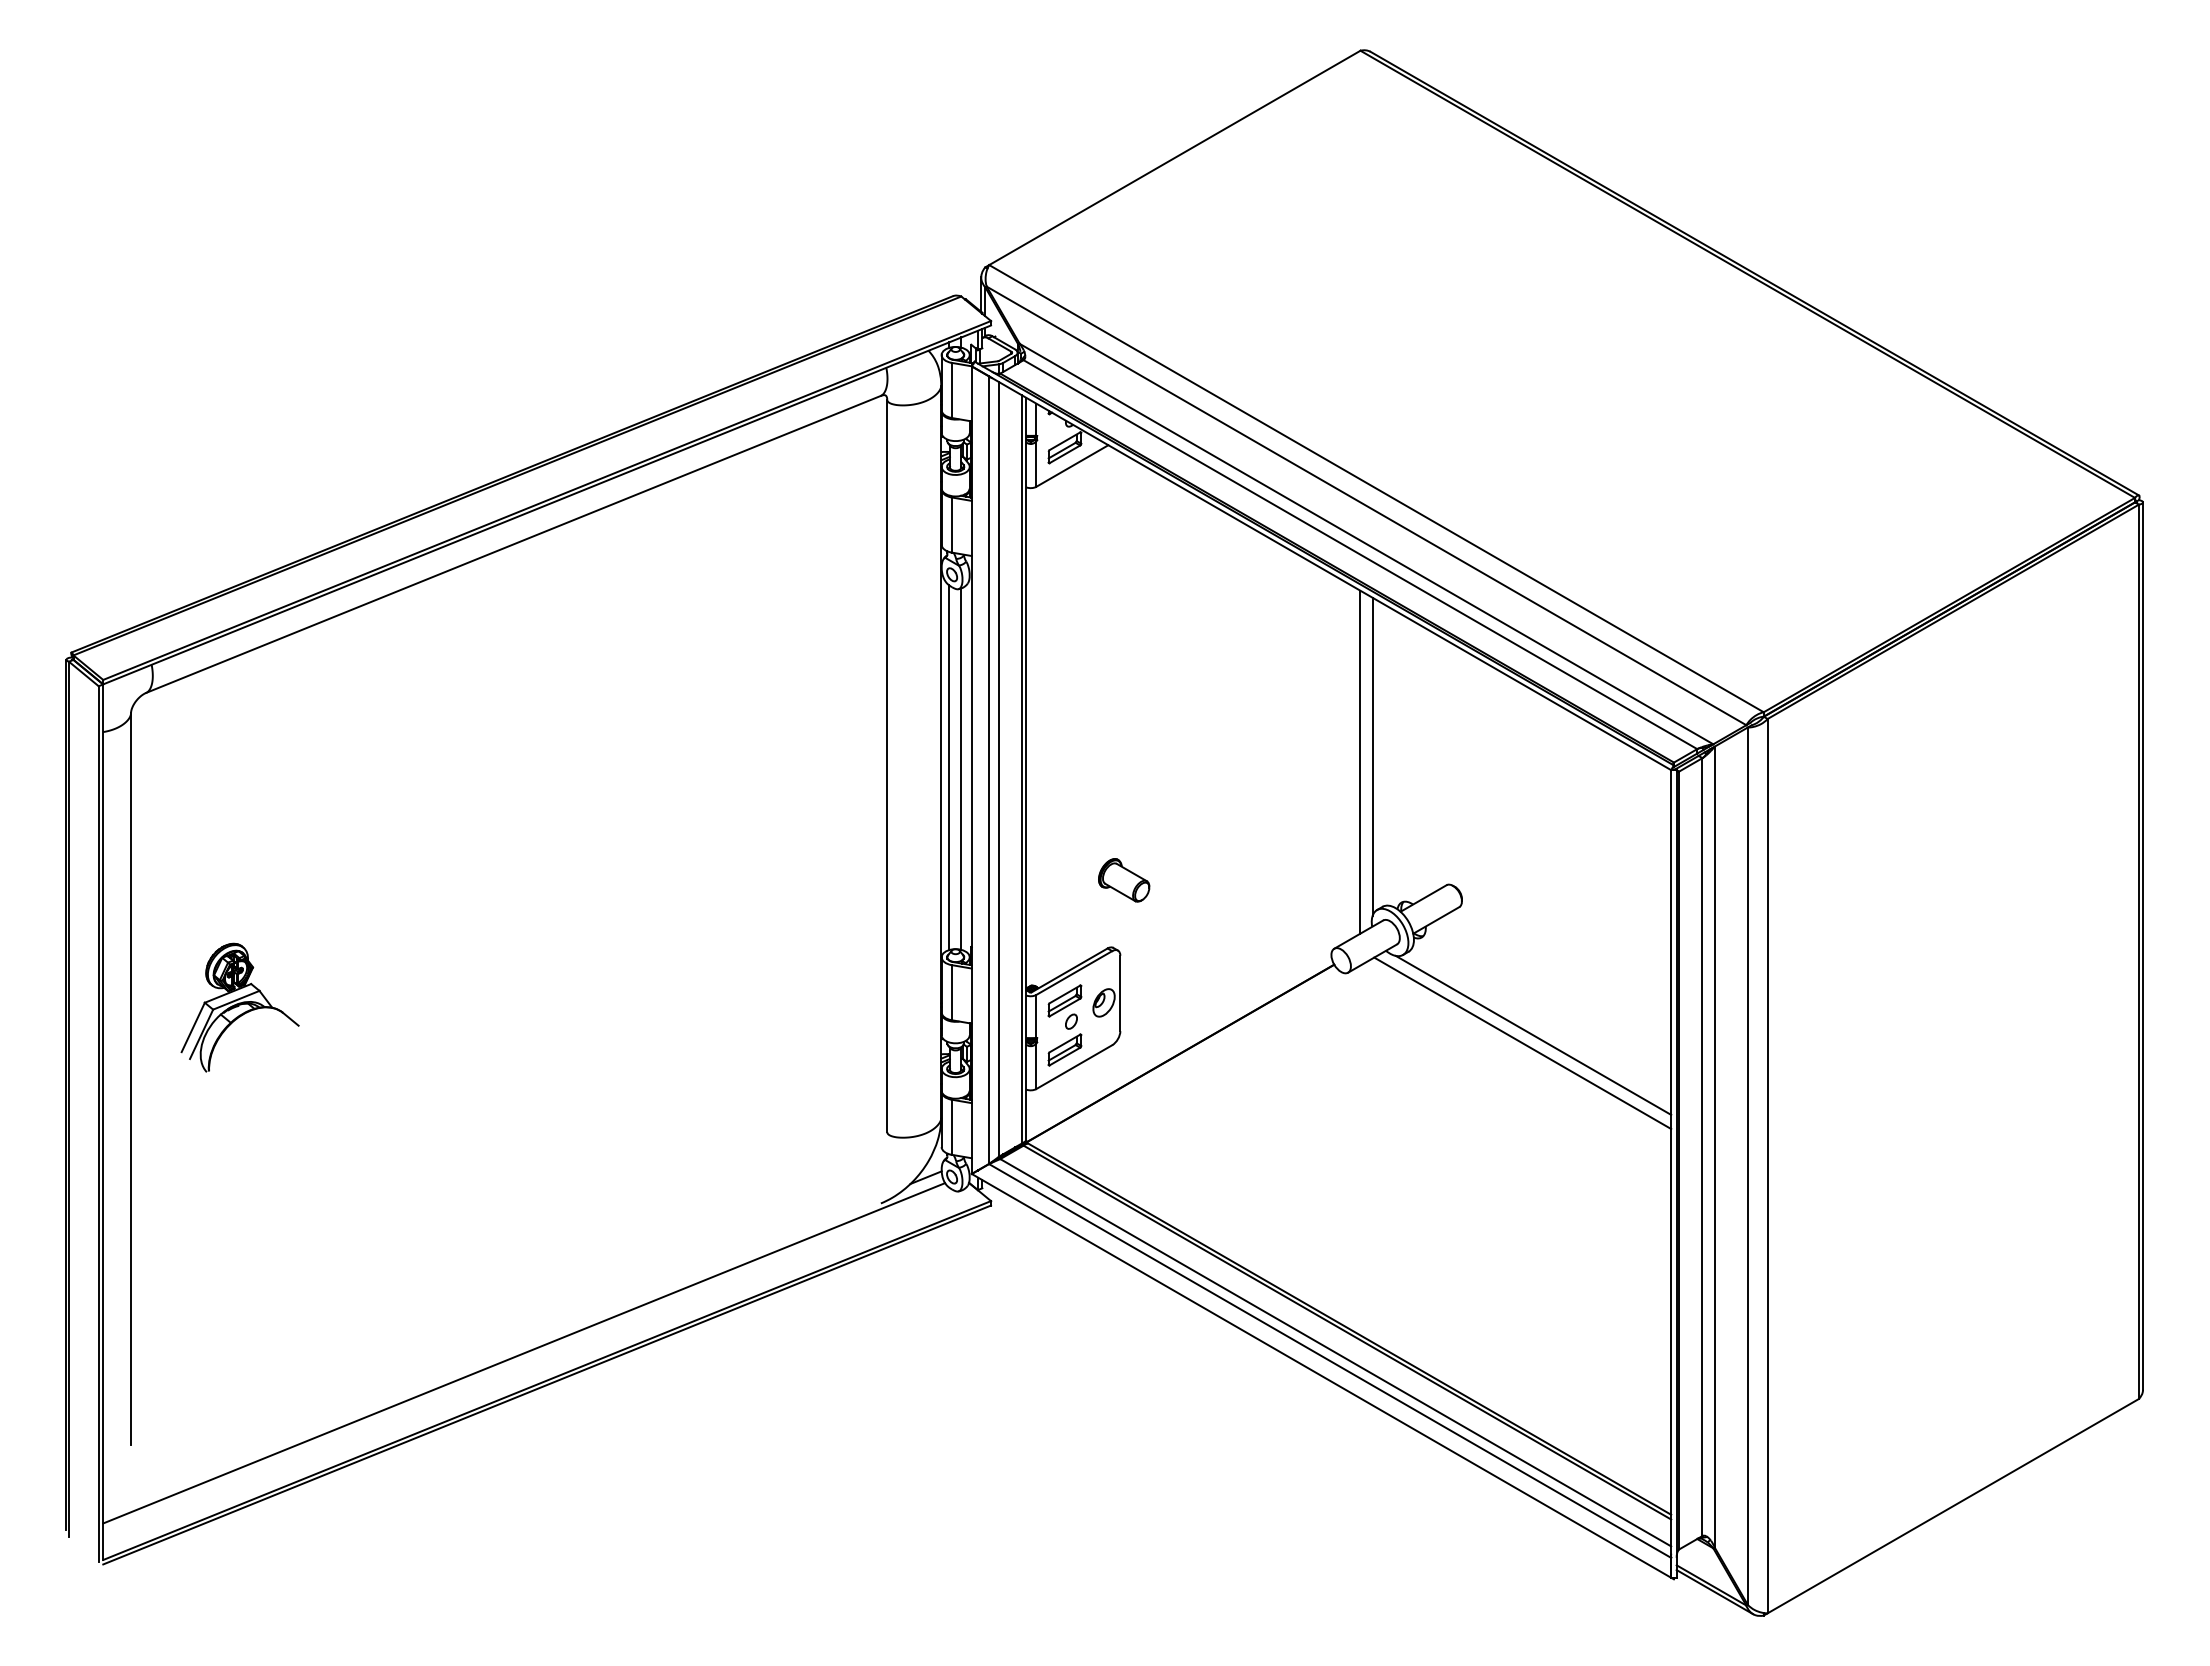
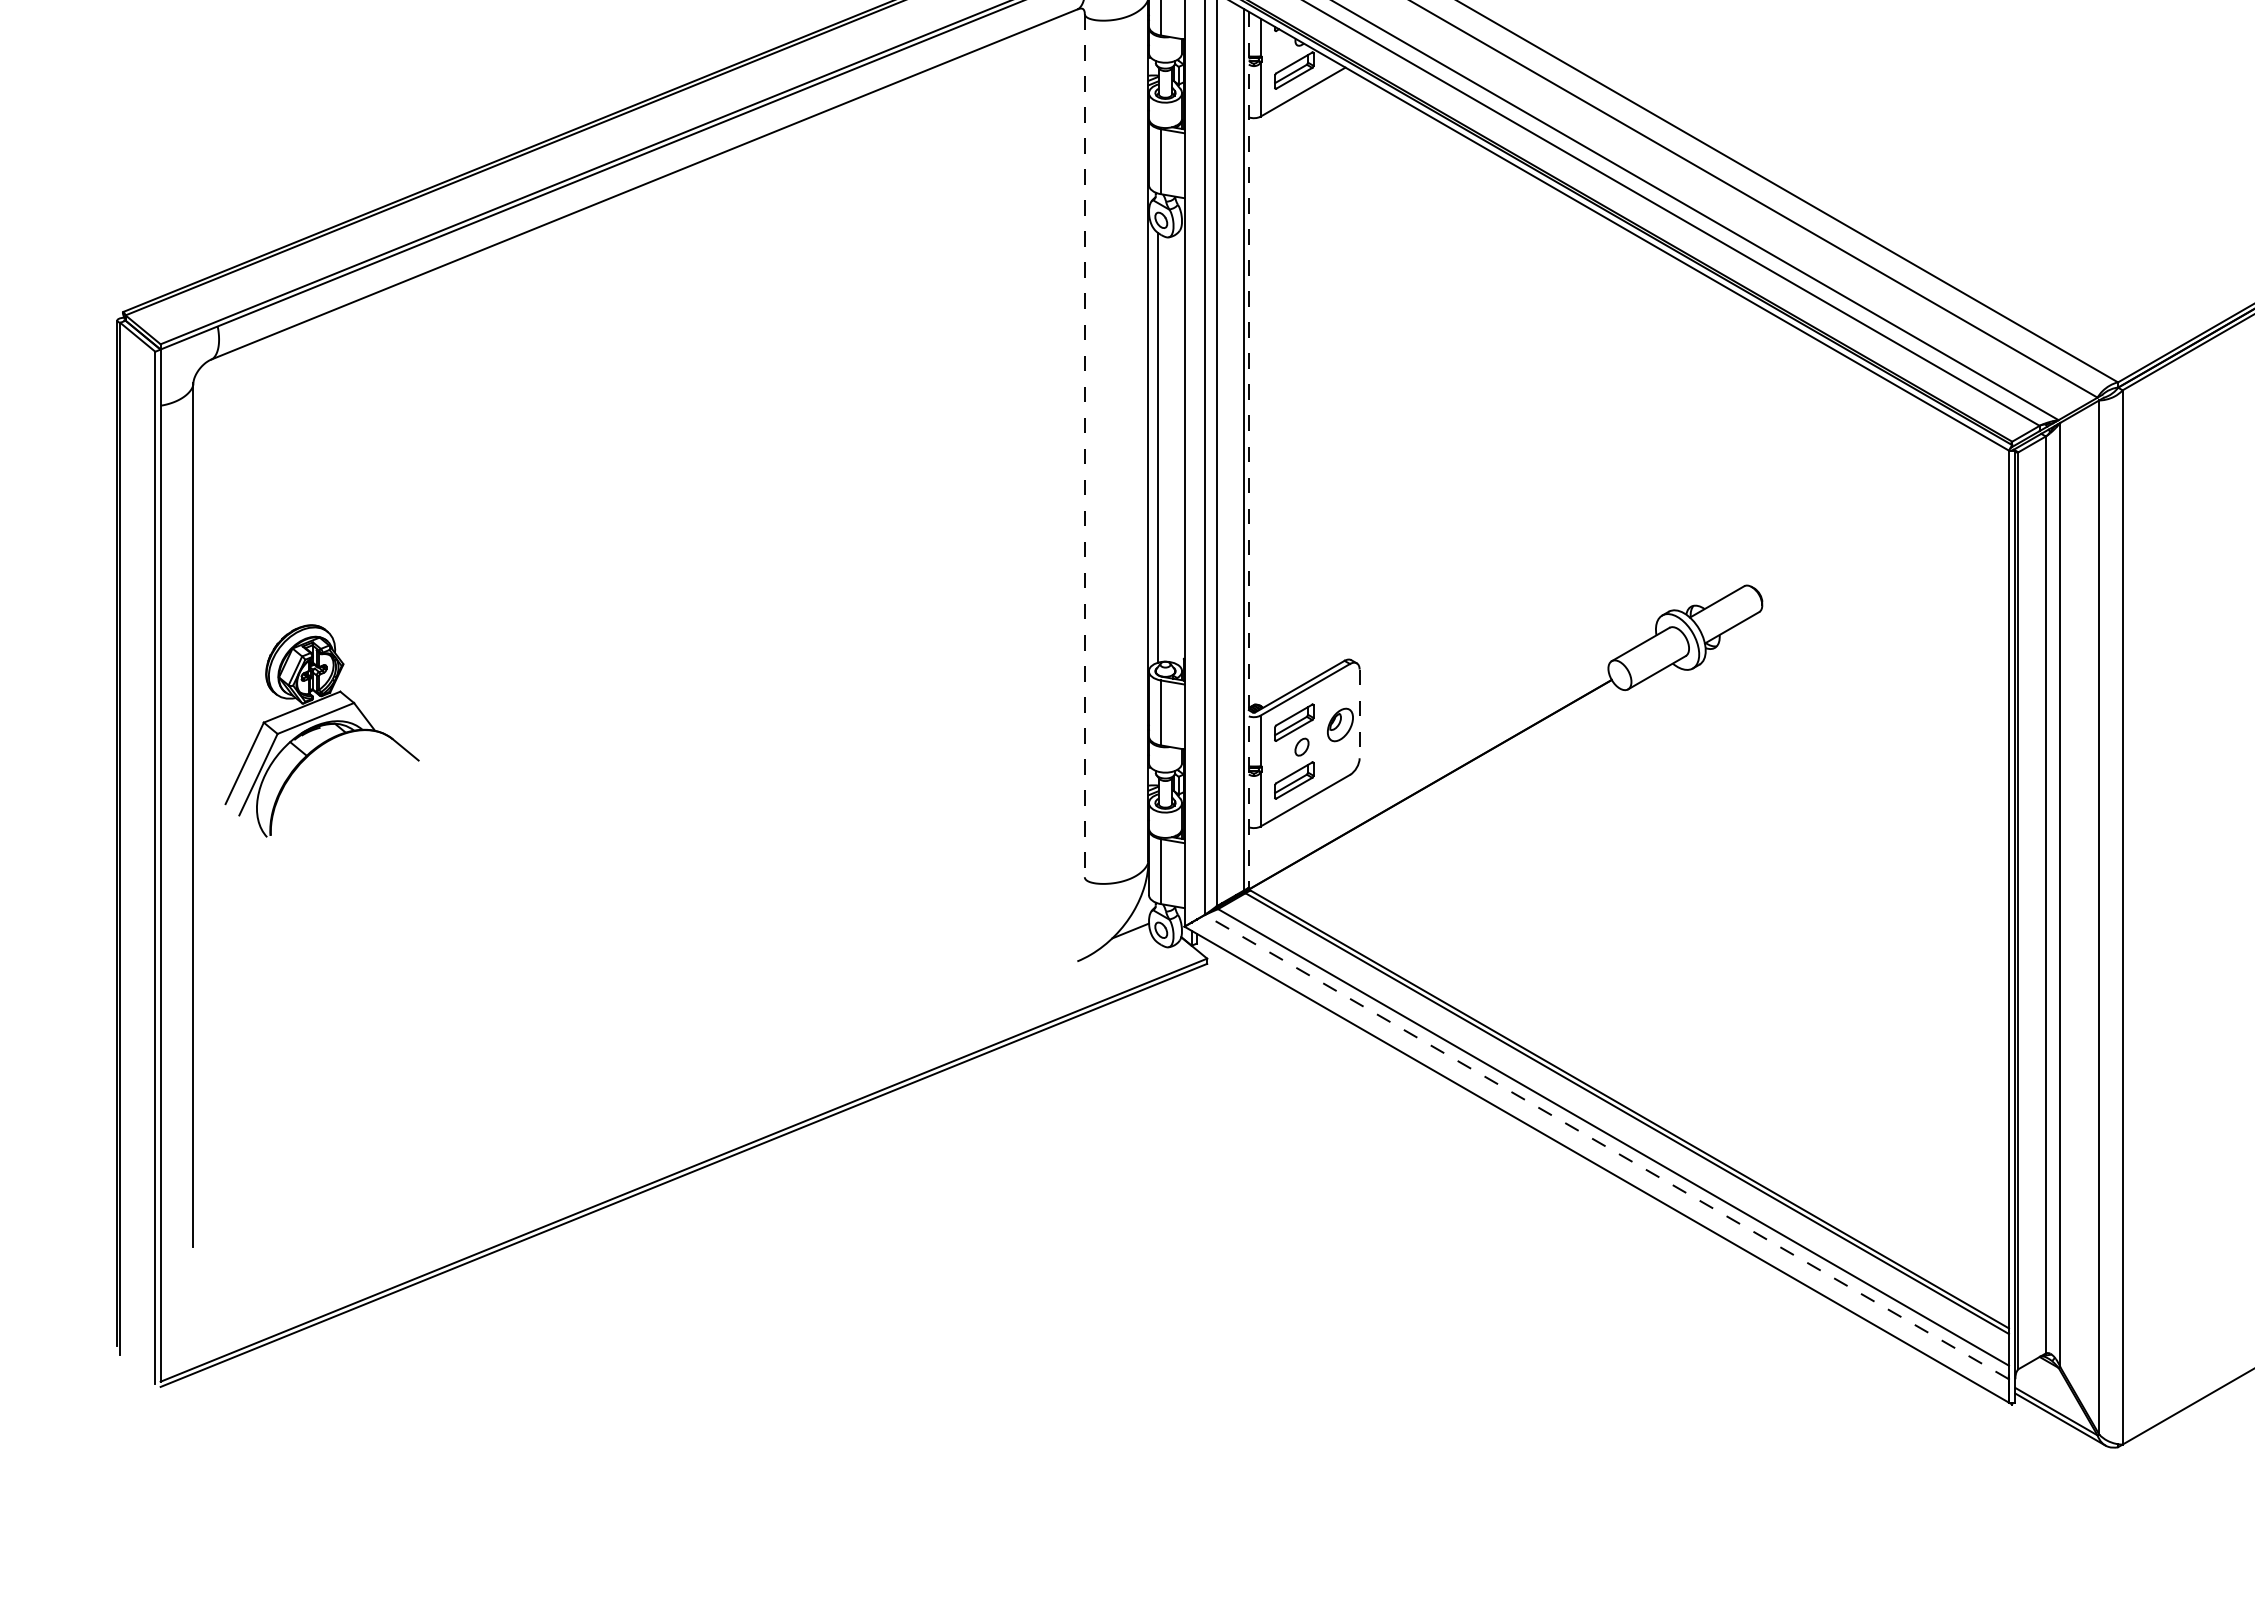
line: (1372, 756) -> (1656, 434), removed
line: (1360, 761) -> (1642, 440), removed
line: (887, 766) -> (1085, 446), solid -> dashed
line: (961, 768) -> (1172, 448), removed
line: (1026, 769) -> (1248, 449), solid -> dashed
part: (1124, 880) -> (1364, 580), removed
line: (1120, 993) -> (1359, 713), solid -> dashed
part: (239, 1007) -> (321, 730), size x1.4
line: (1533, 1034) -> (1846, 762), removed
line: (1522, 1043) -> (1833, 772), removed
line: (524, 1353) -> (657, 1138), removed
line: (1330, 1360) -> (1607, 1146), solid -> dashed

